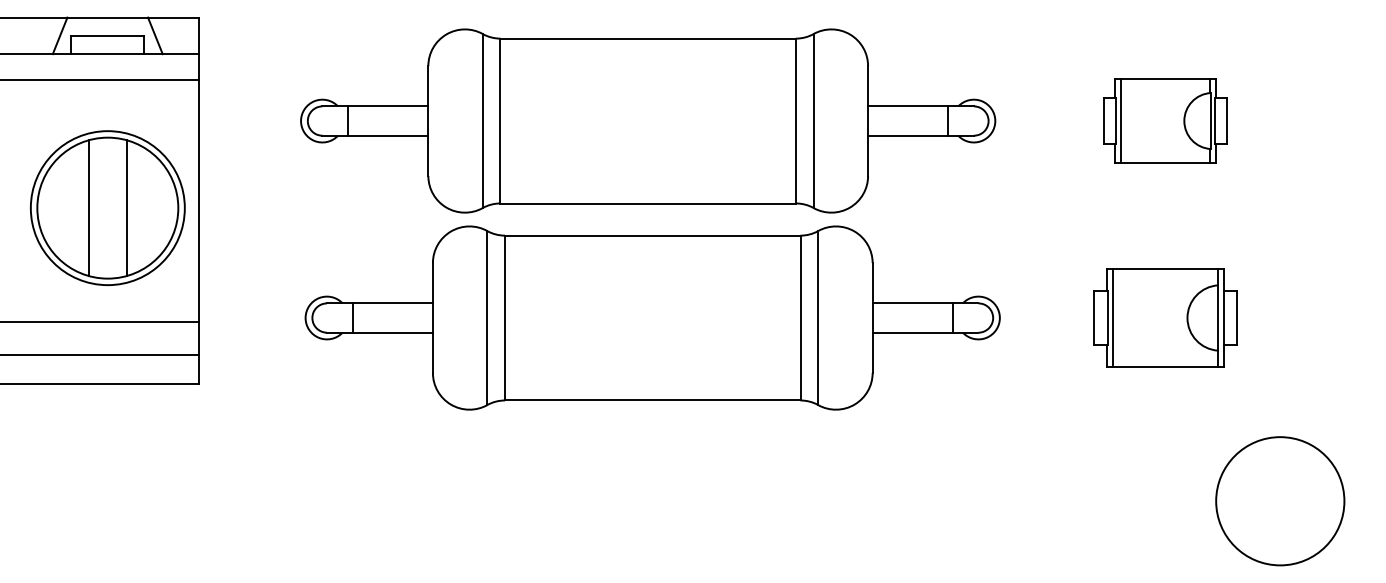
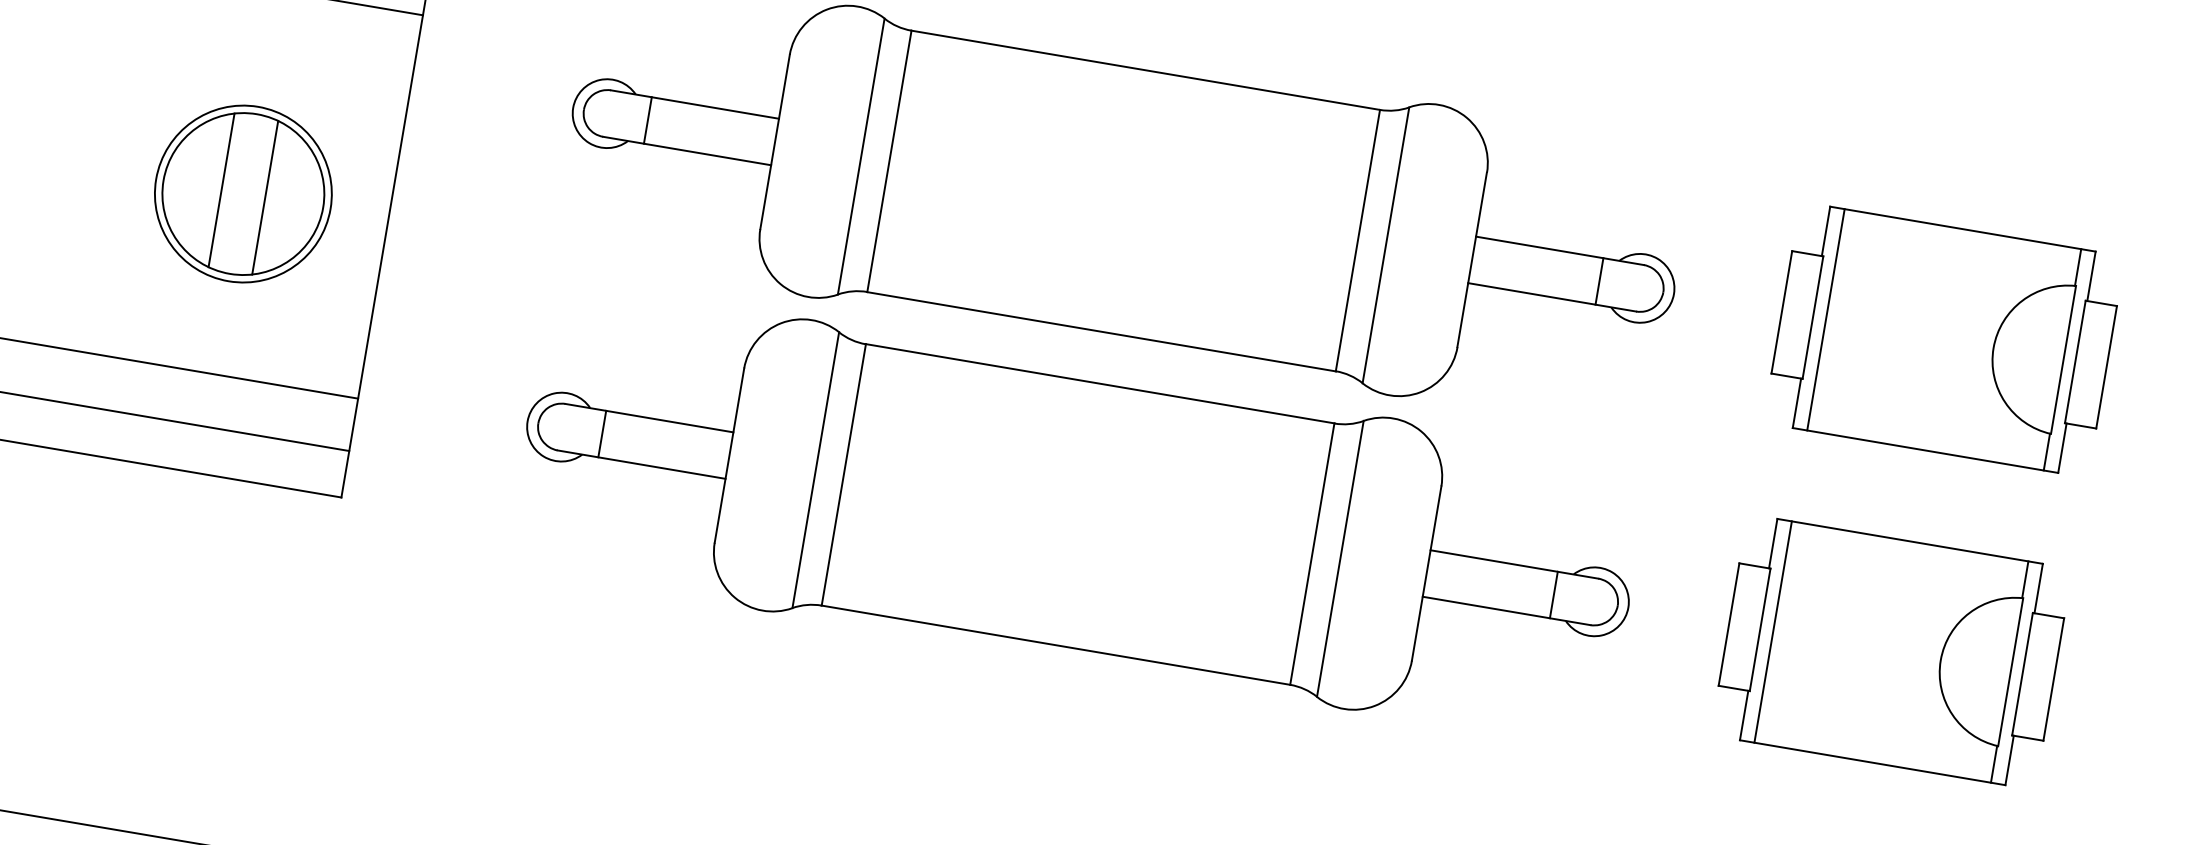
part: (1165, 120) -> (1943, 338), size x1.67
part: (107, 207) -> (243, 193), size x0.71
part: (1165, 317) -> (1891, 651), size x1.43

